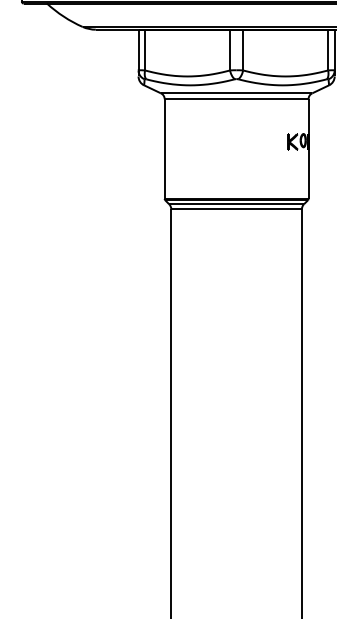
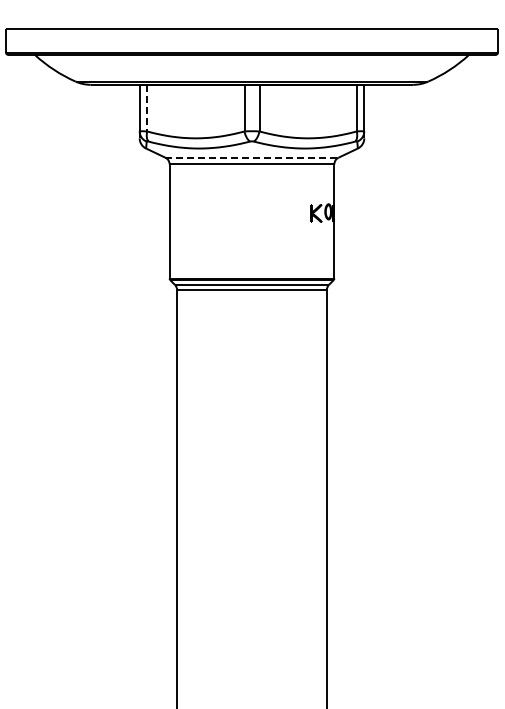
line: (145, 50) -> (147, 108), solid -> dashed
line: (237, 93) -> (252, 157), solid -> dashed

